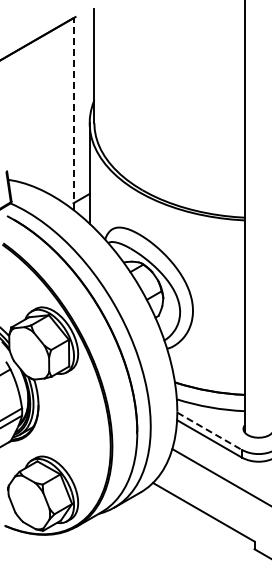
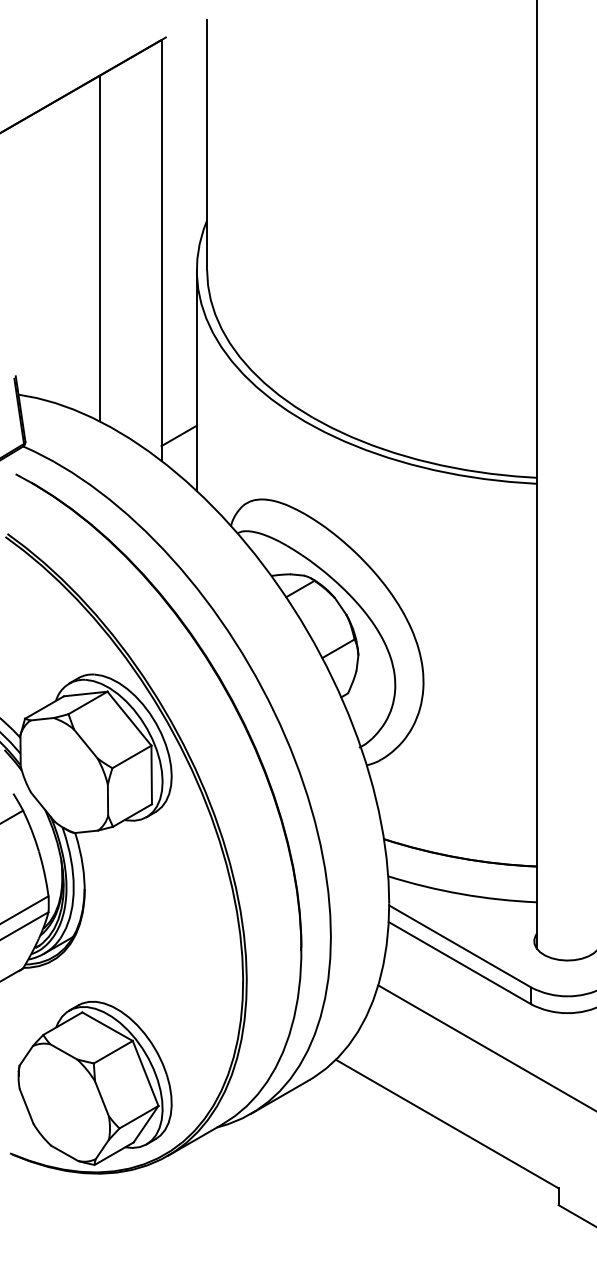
line: (45, 112) -> (99, 247), added
line: (73, 114) -> (161, 251), dashed -> solid
line: (210, 431) -> (461, 946), dashed -> solid

